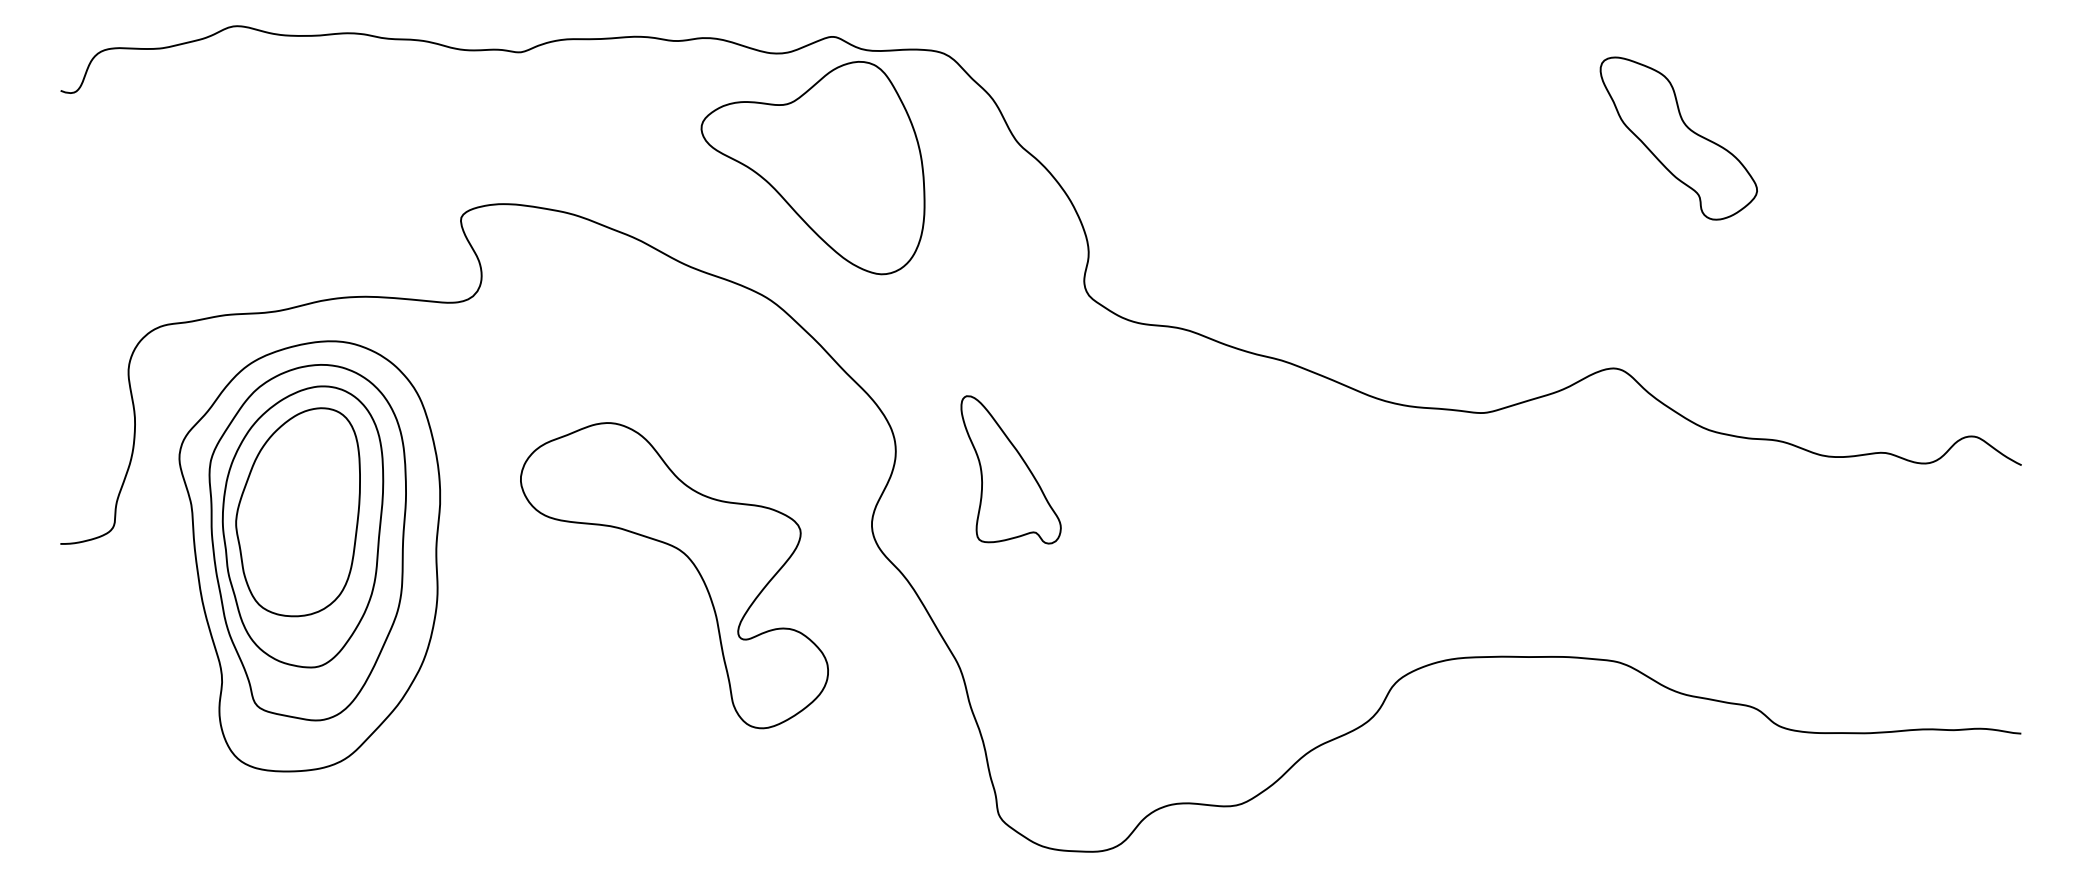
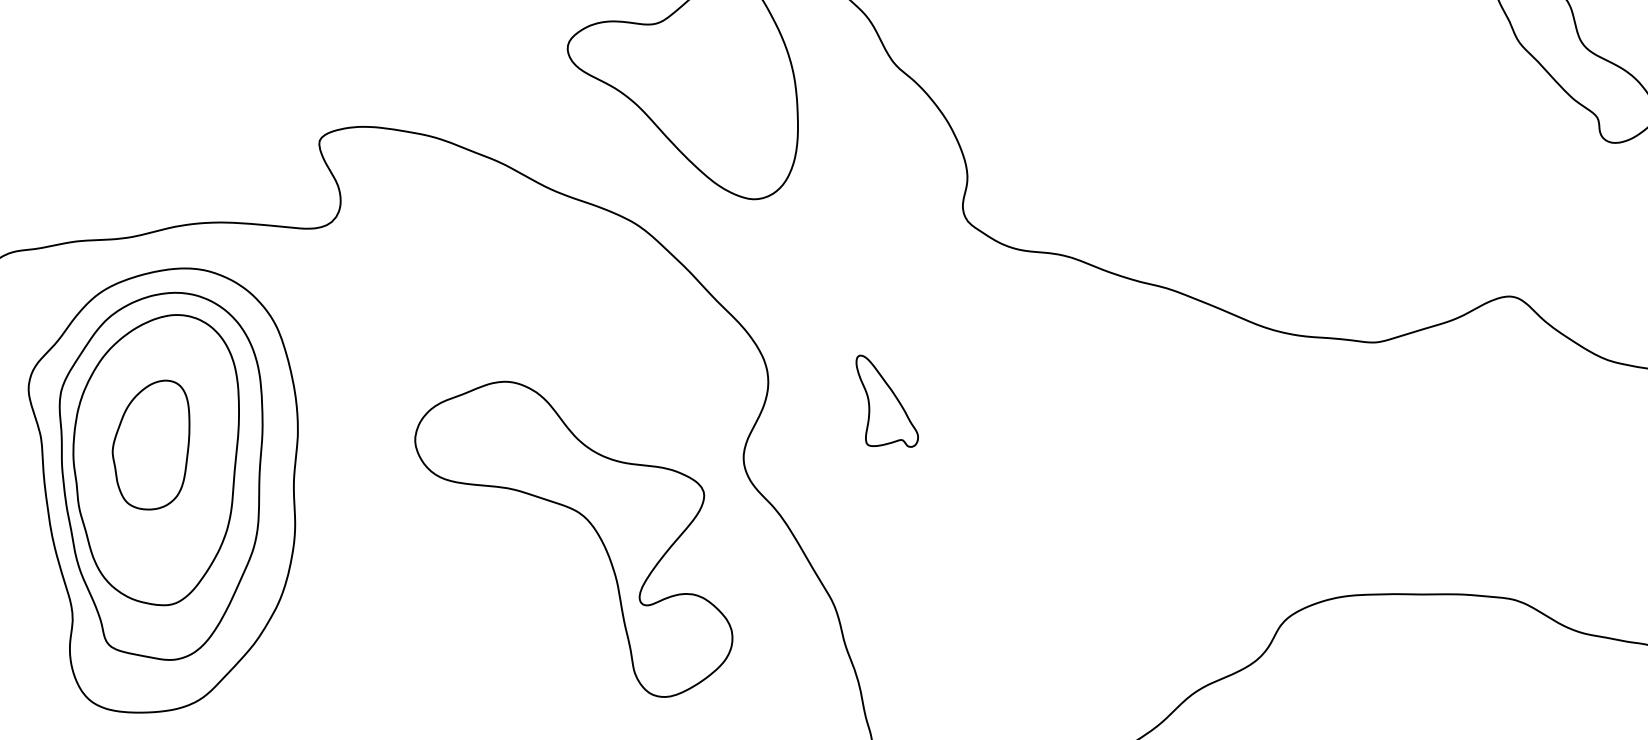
part: (1010, 469) -> (886, 400), size x0.6
part: (297, 512) -> (150, 445), size x0.6
part: (692, 564) -> (592, 527), moved

